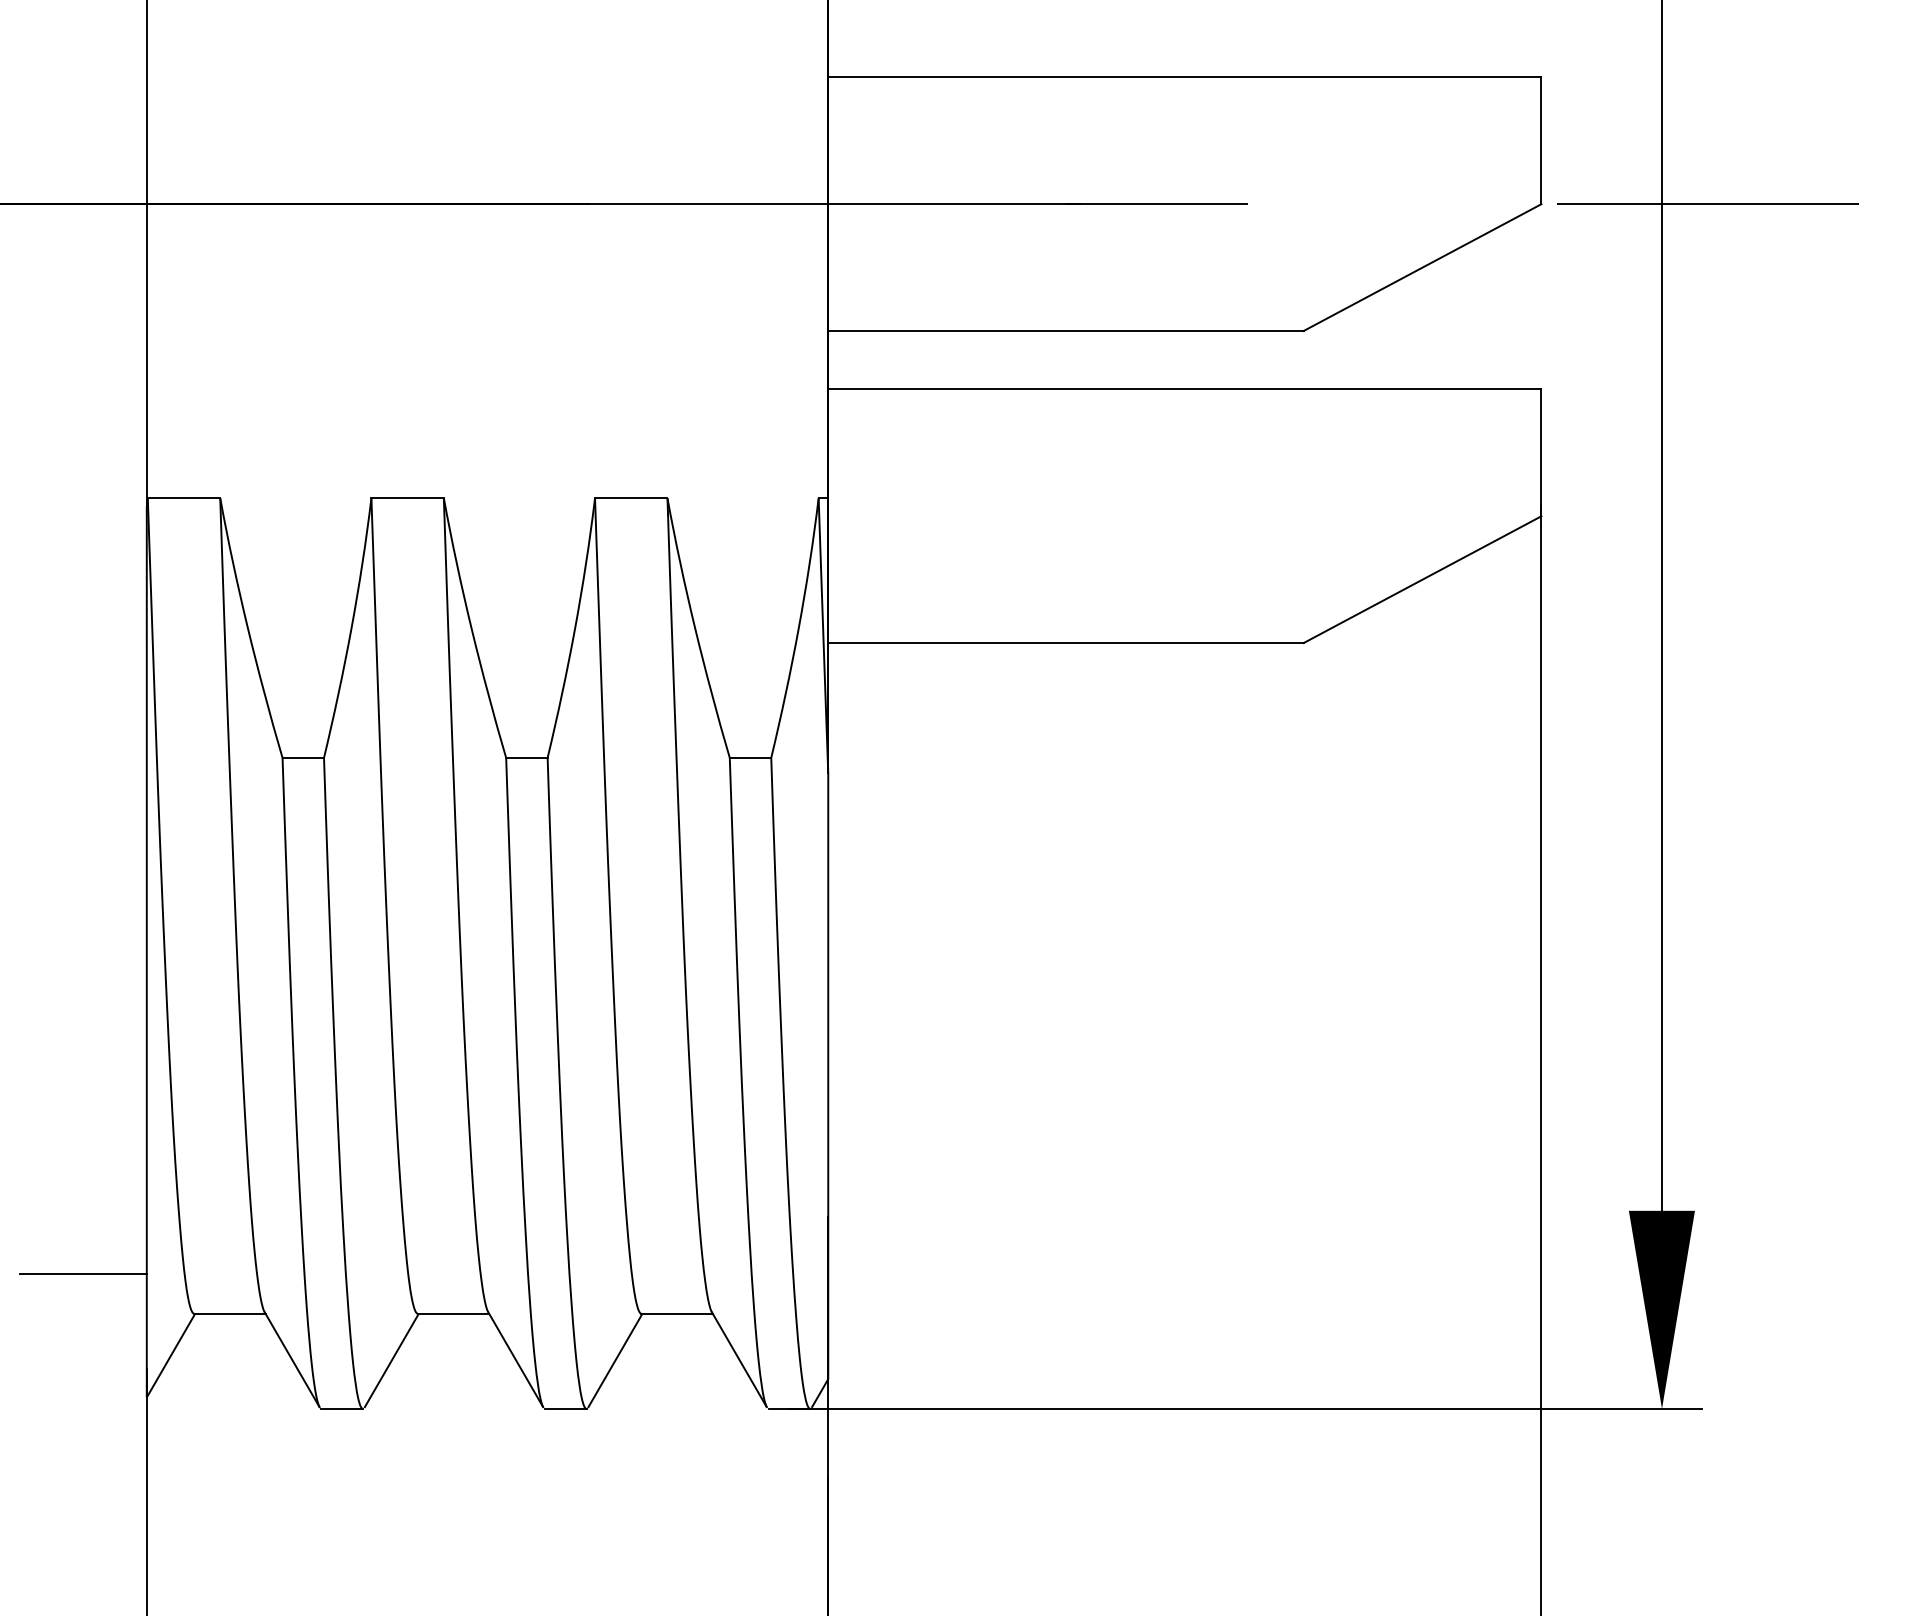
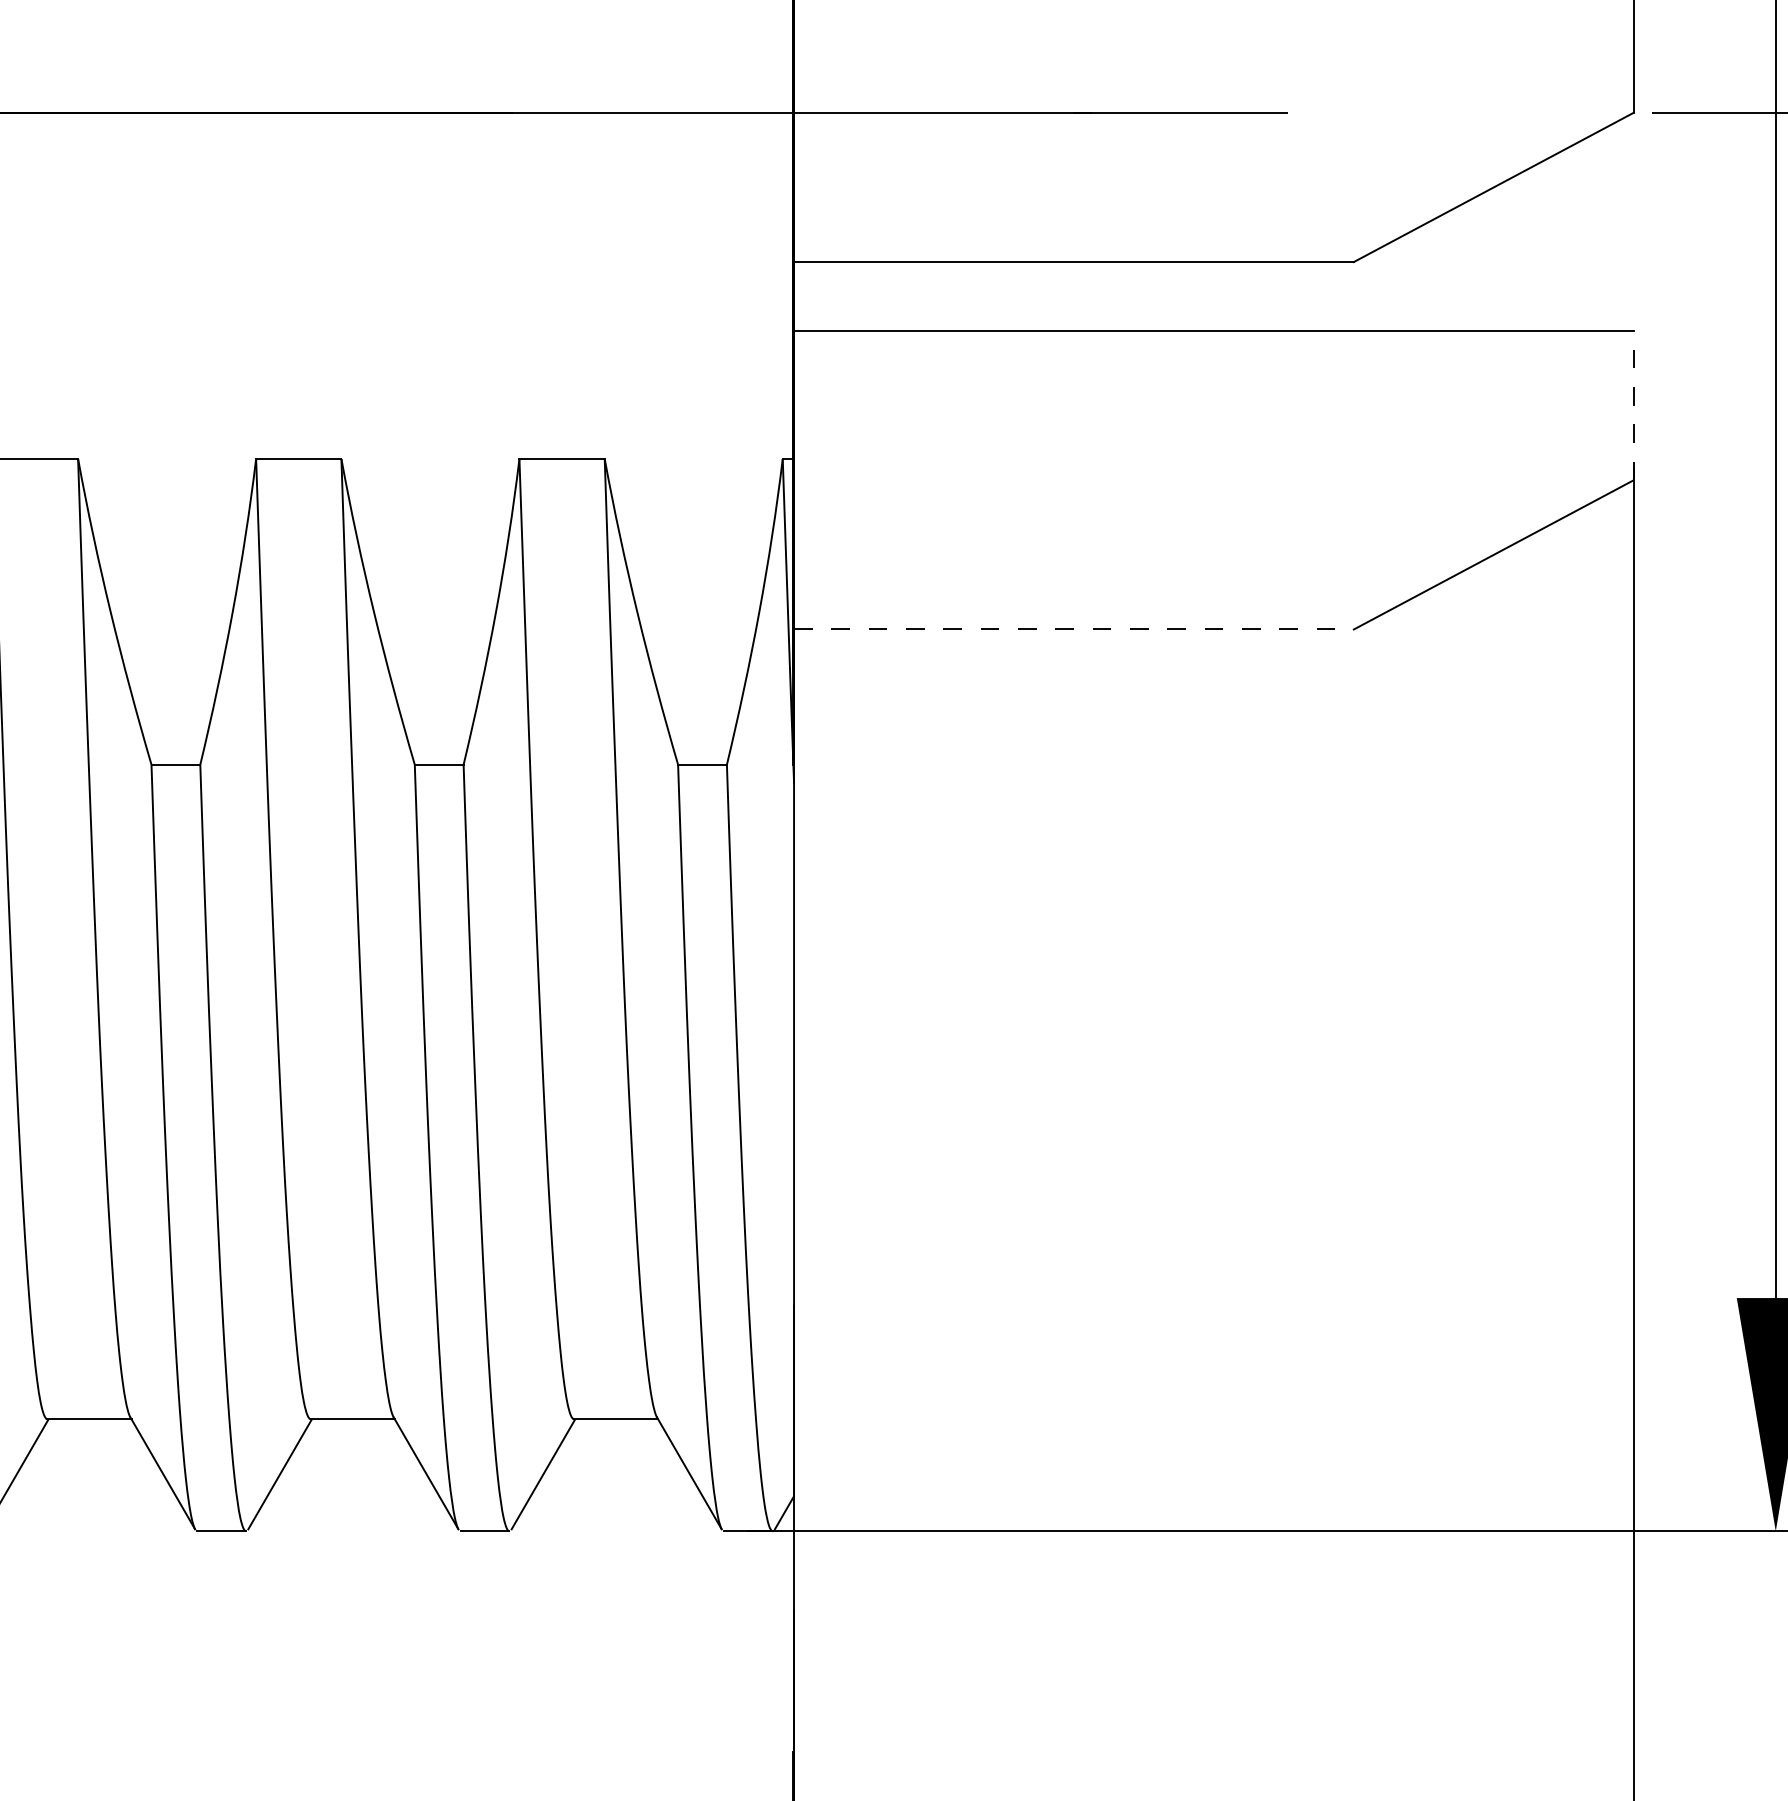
line: (1541, 452) -> (1633, 405), solid -> dashed
line: (1065, 643) -> (1073, 630), solid -> dashed

